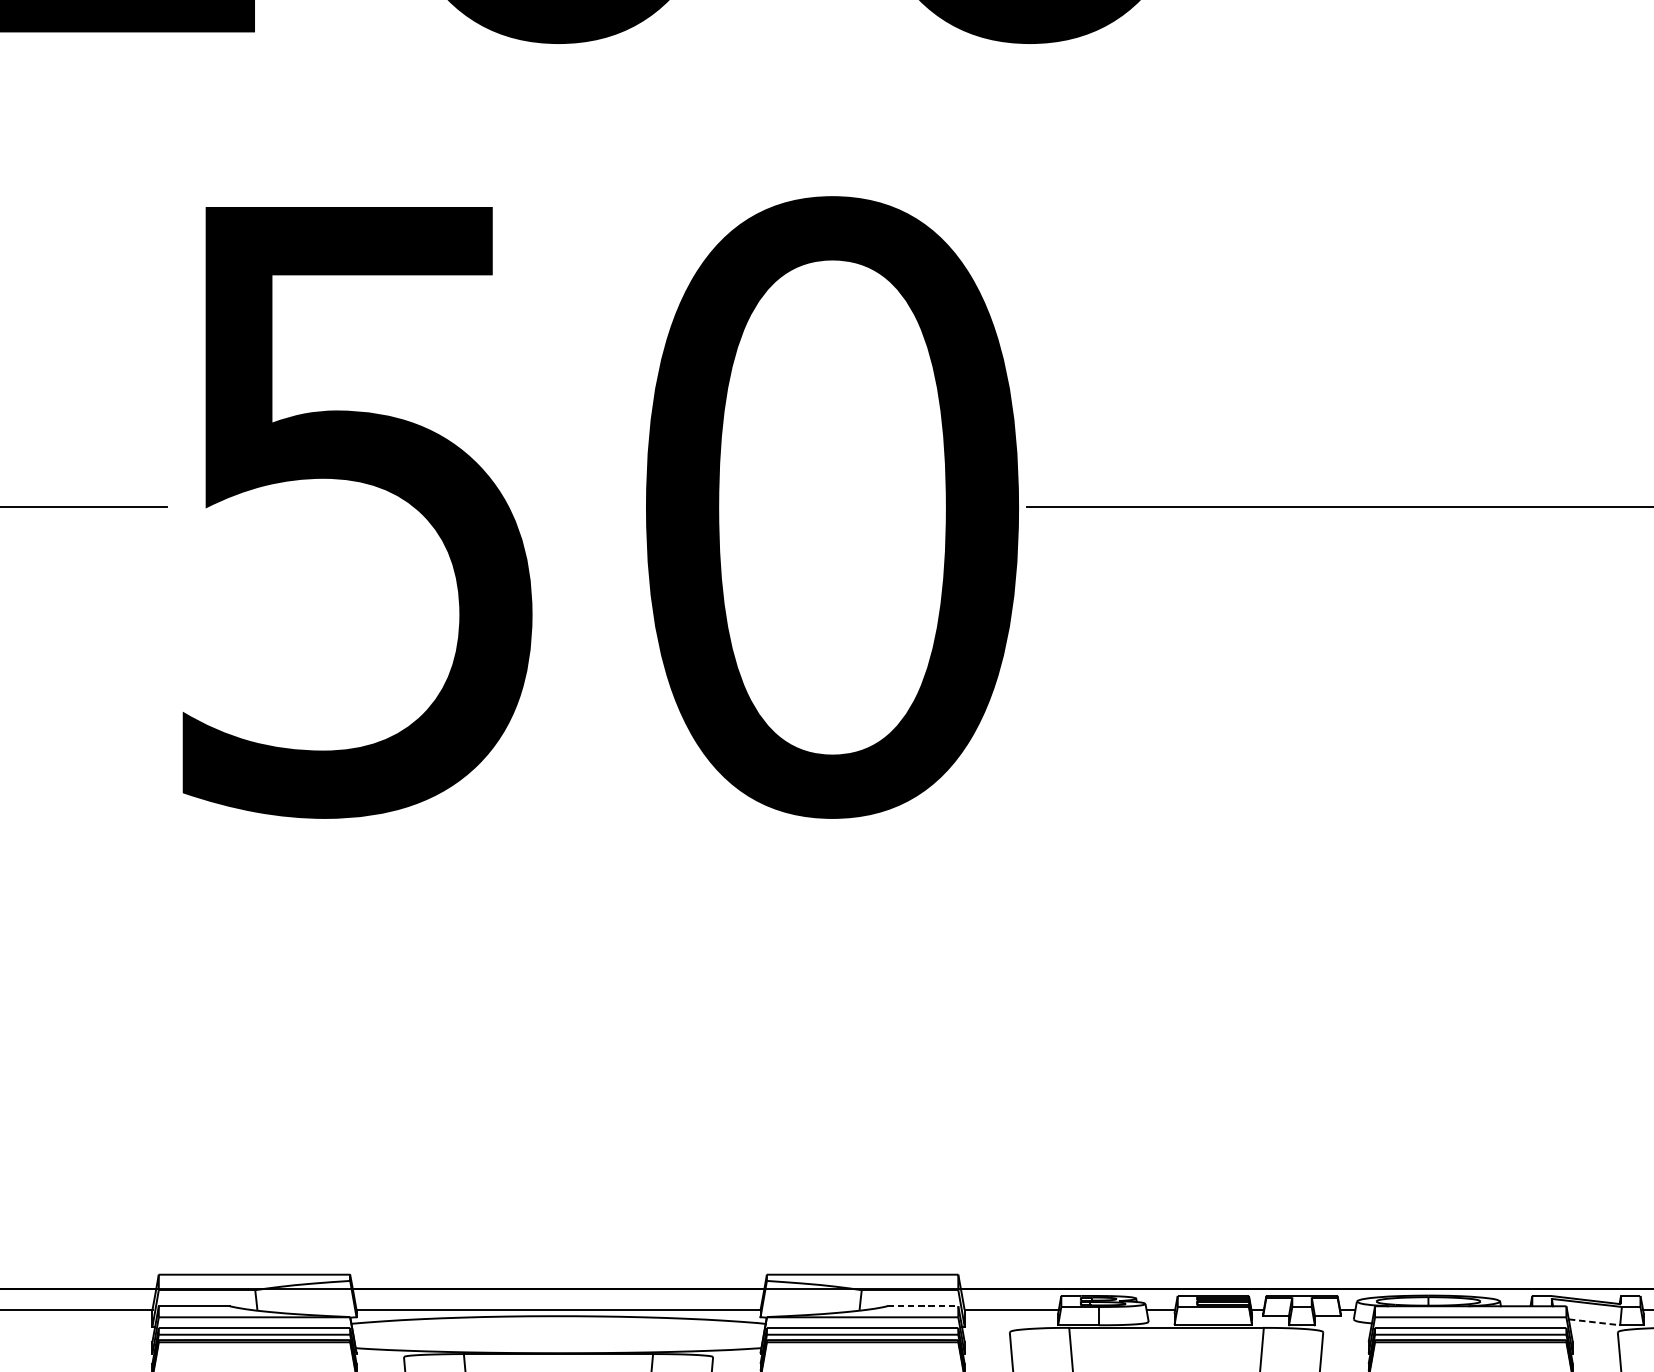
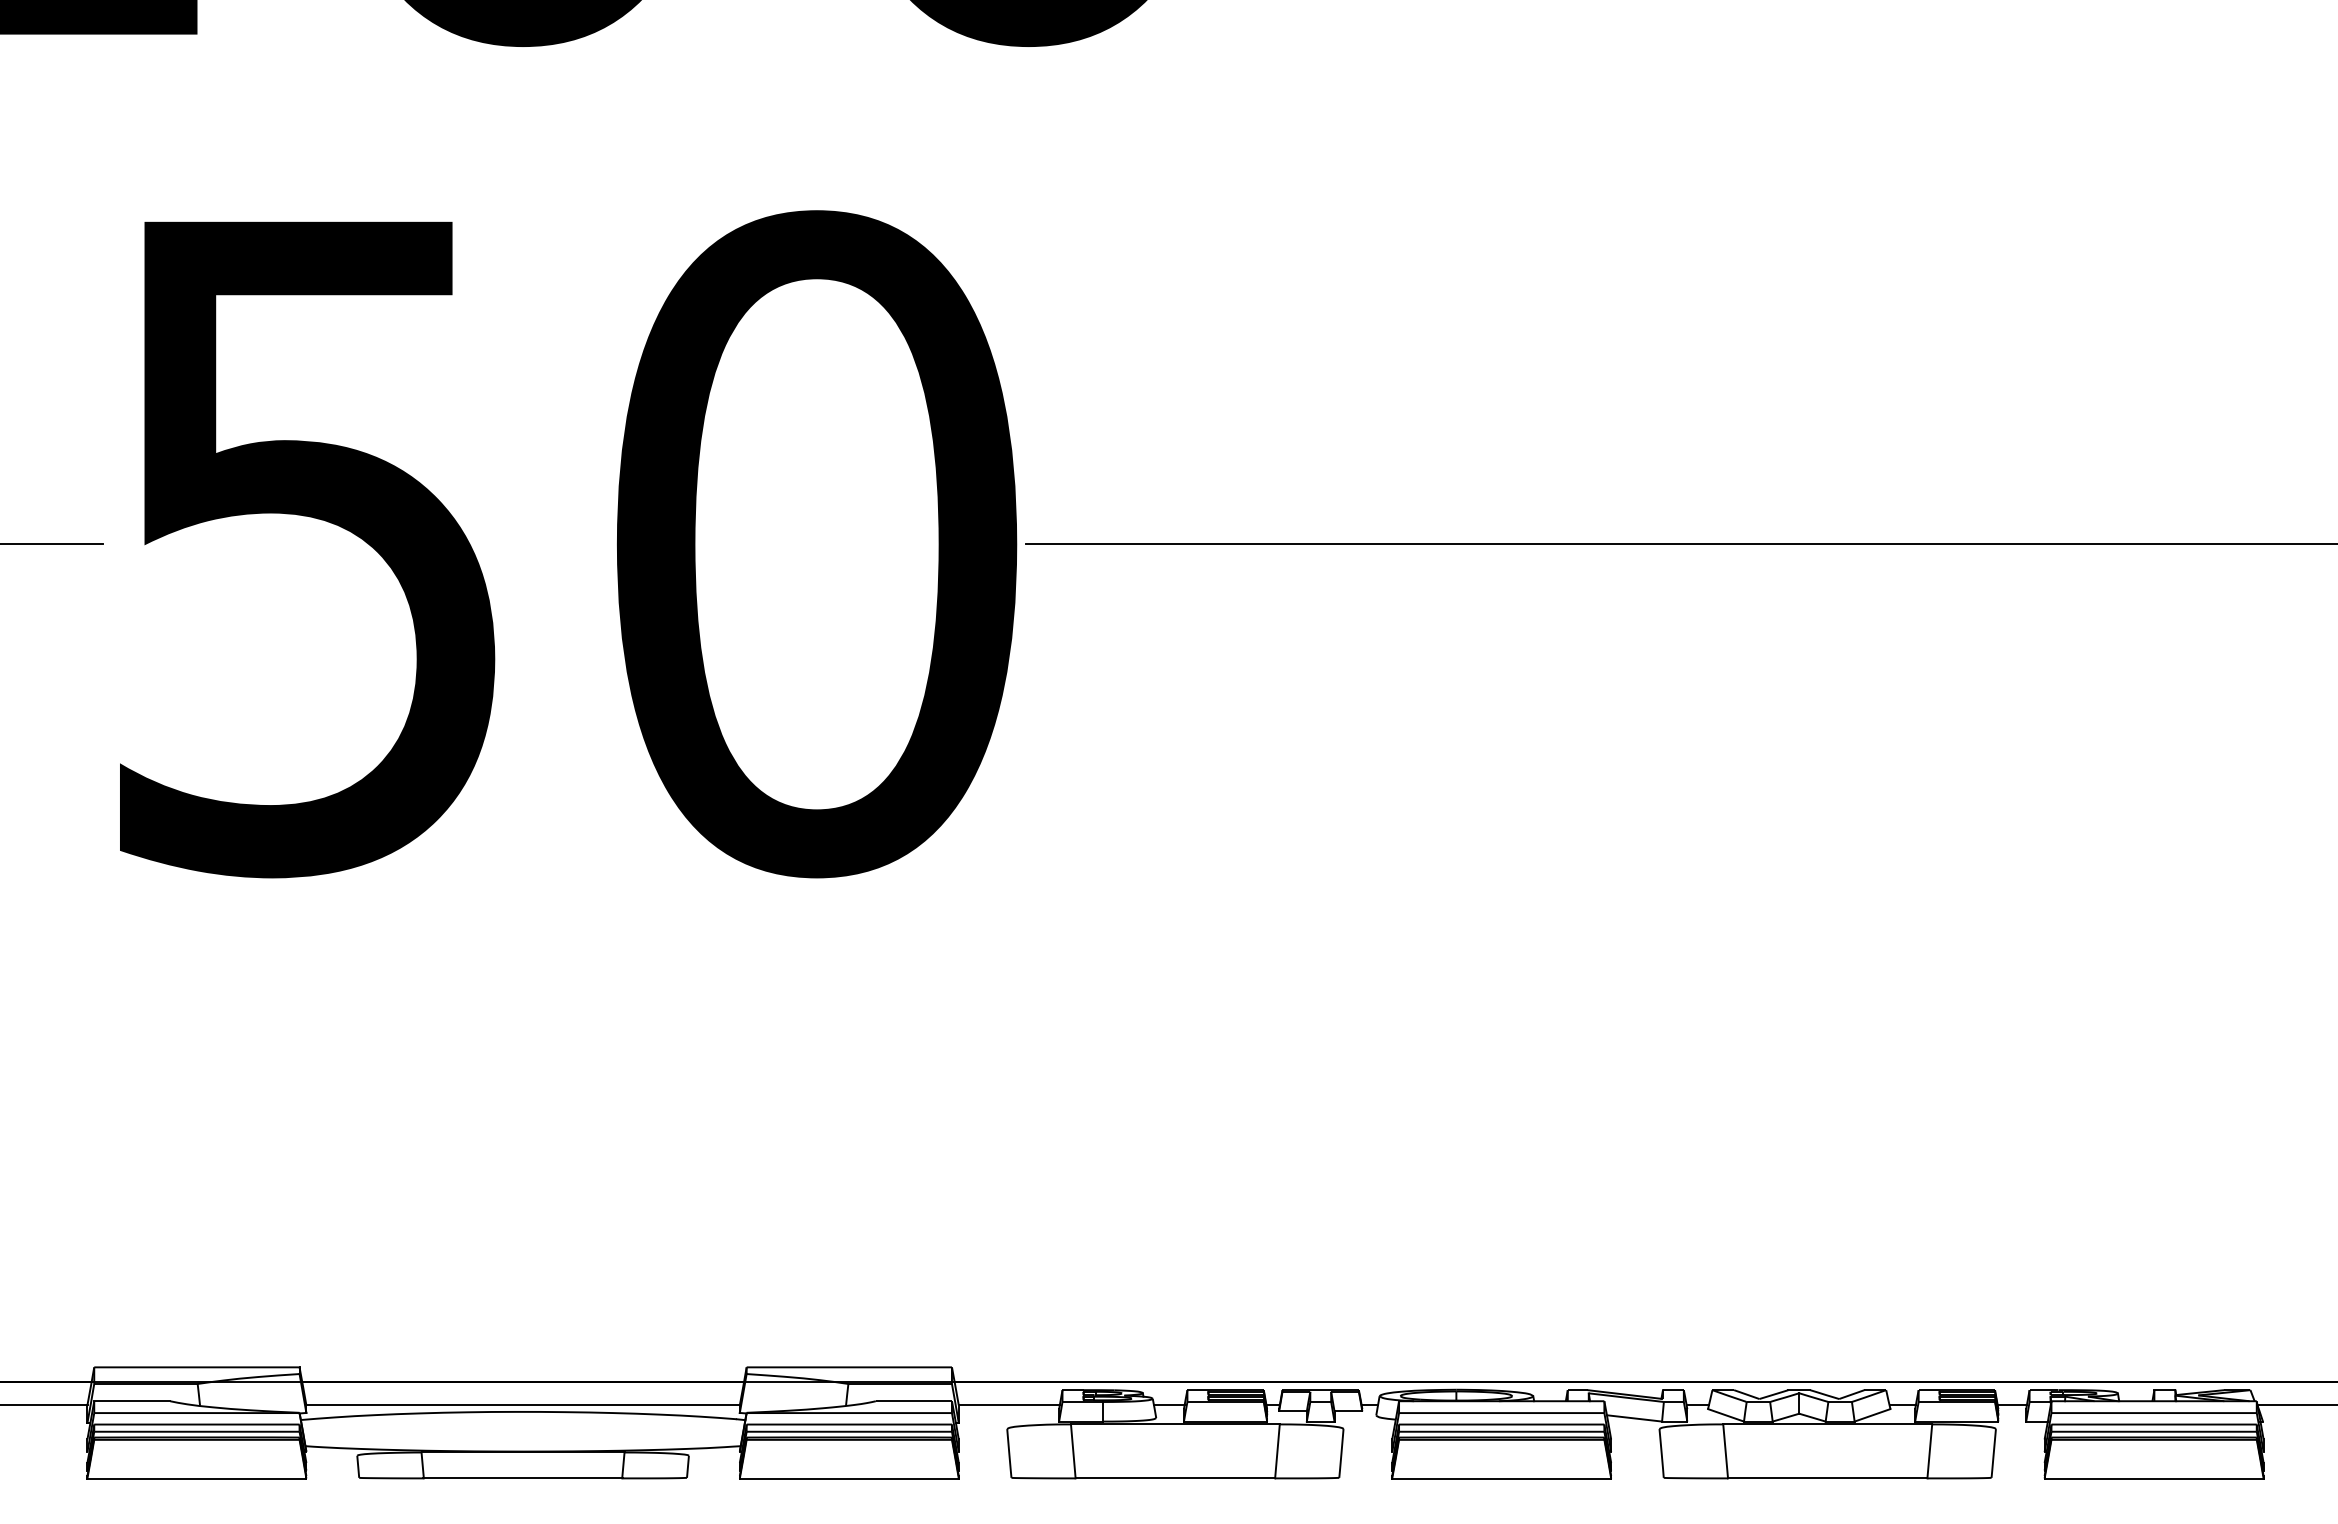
line: (922, 1306) -> (913, 1401), dashed -> solid
line: (1594, 1322) -> (1634, 1418), dashed -> solid

